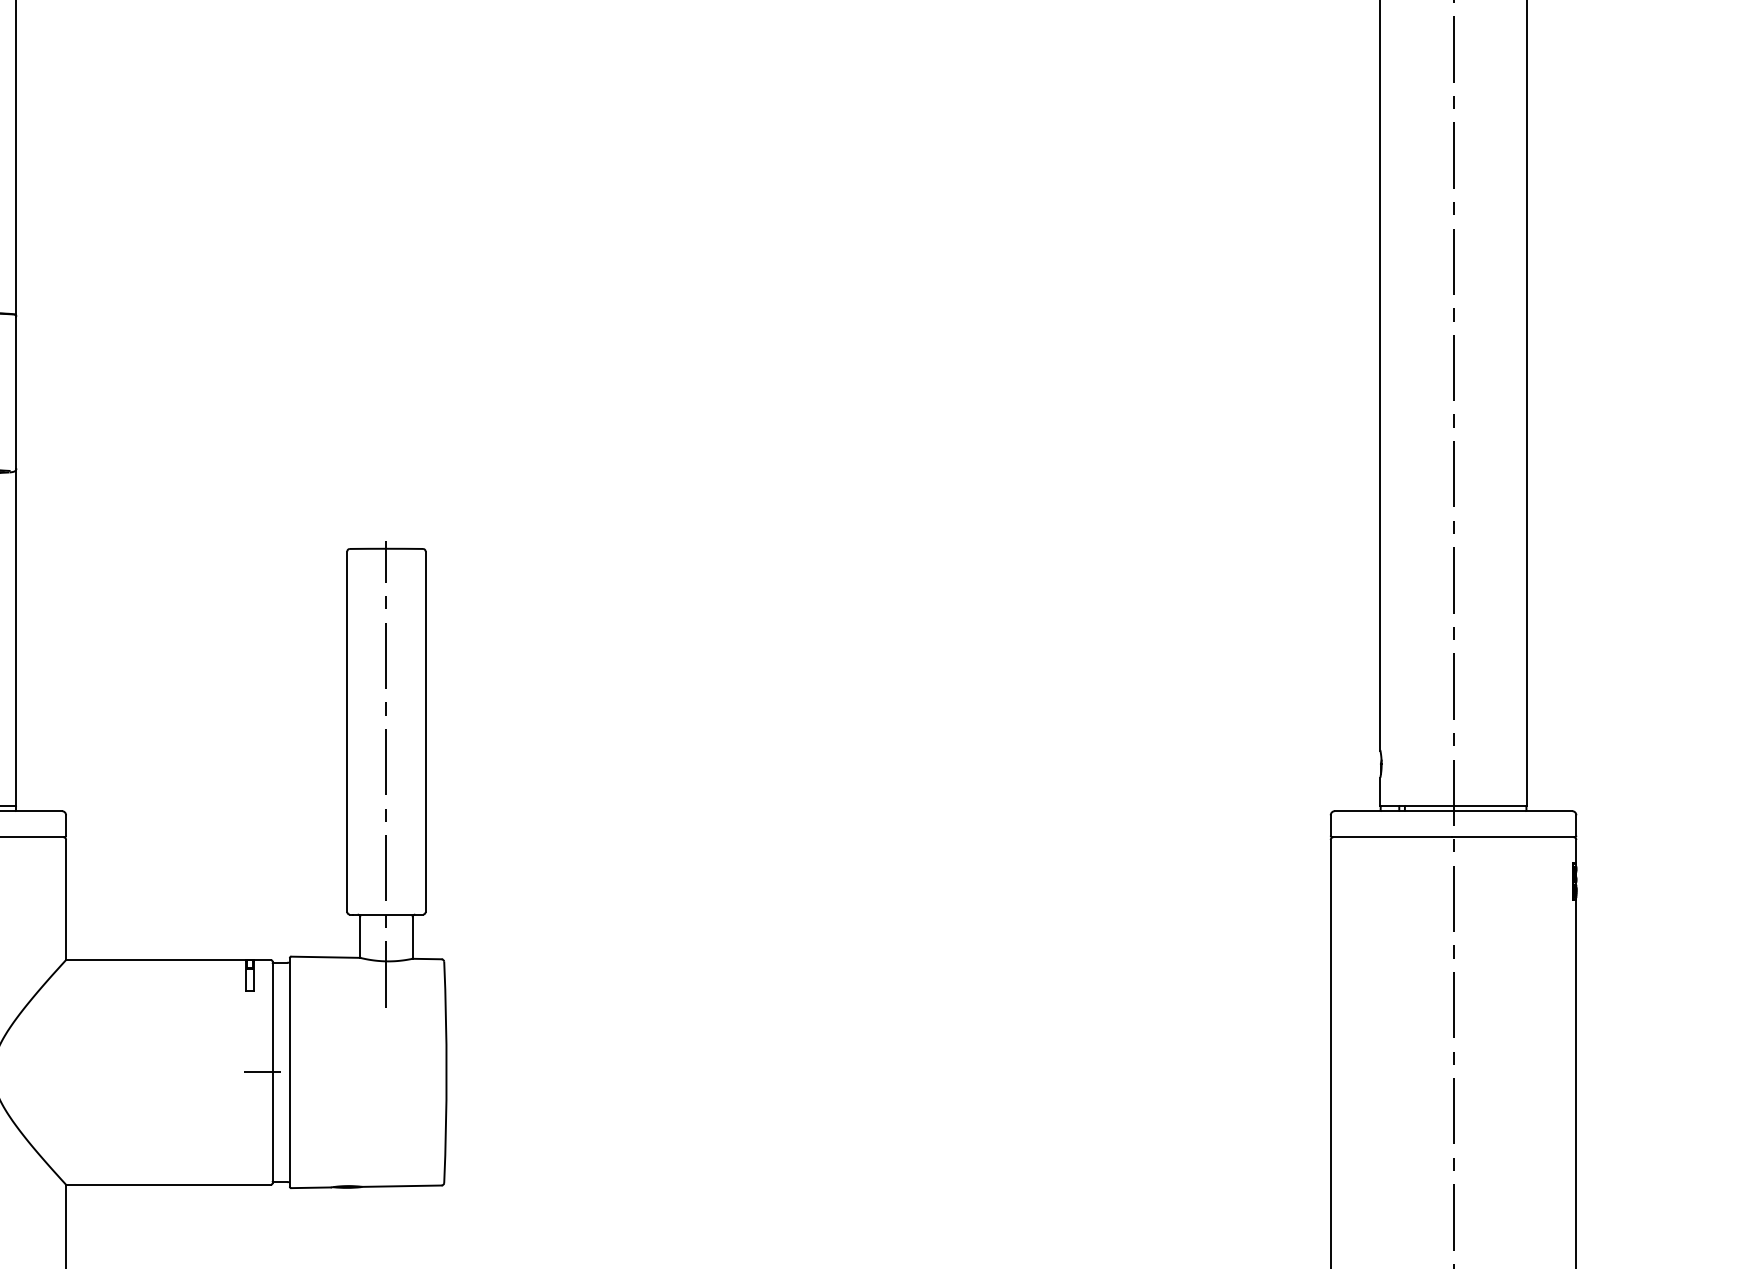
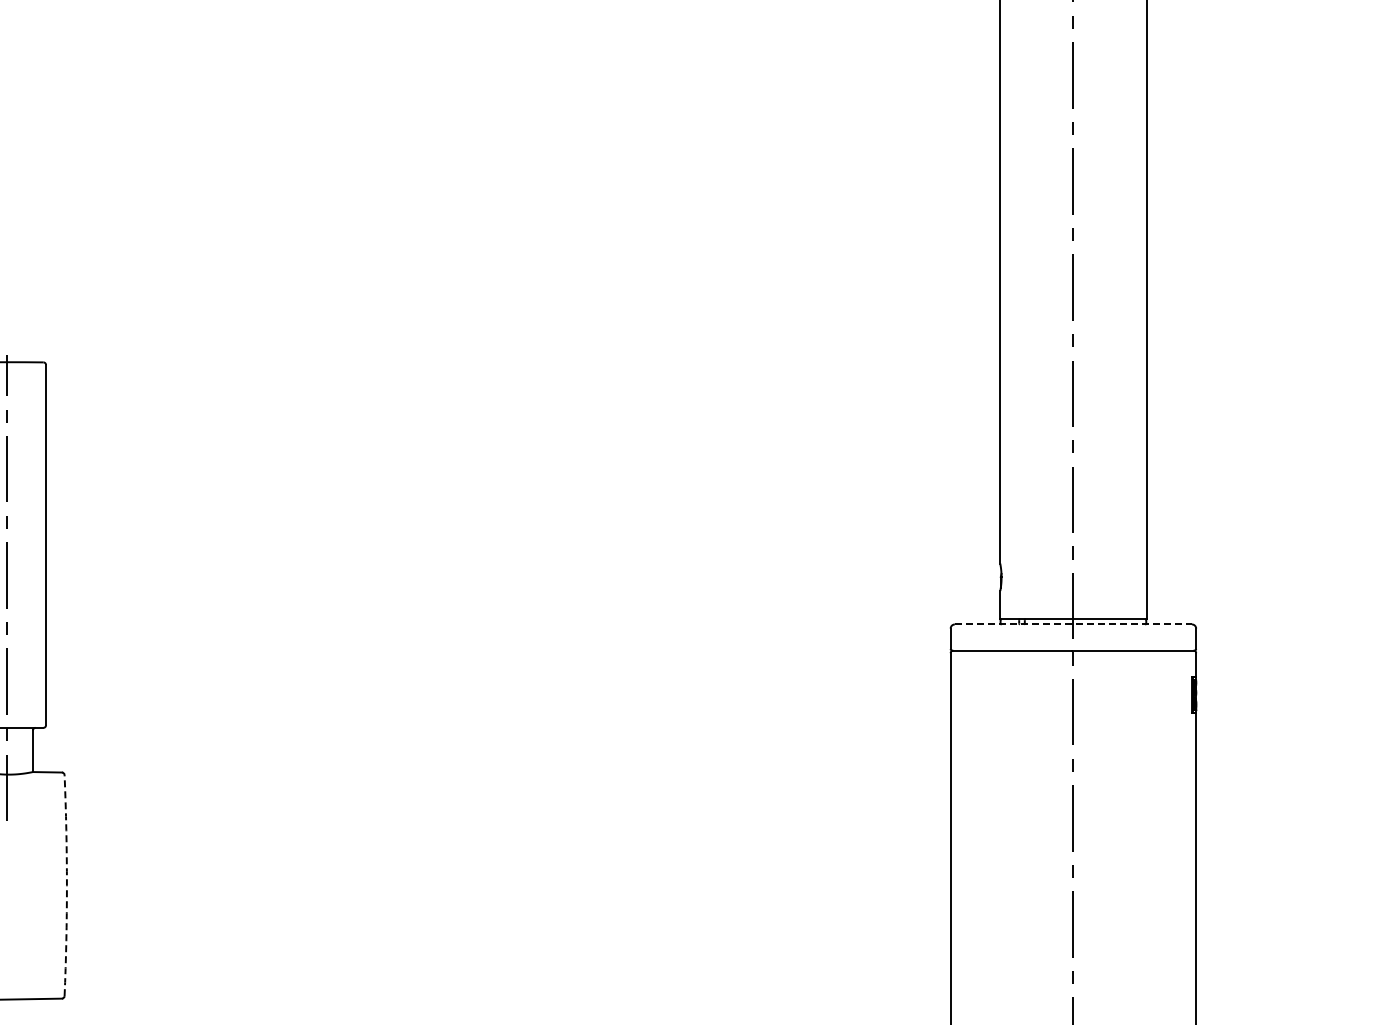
line: (1453, 811) -> (1073, 624), solid -> dashed
arc: (446, 1072) -> (66, 885), solid -> dashed

